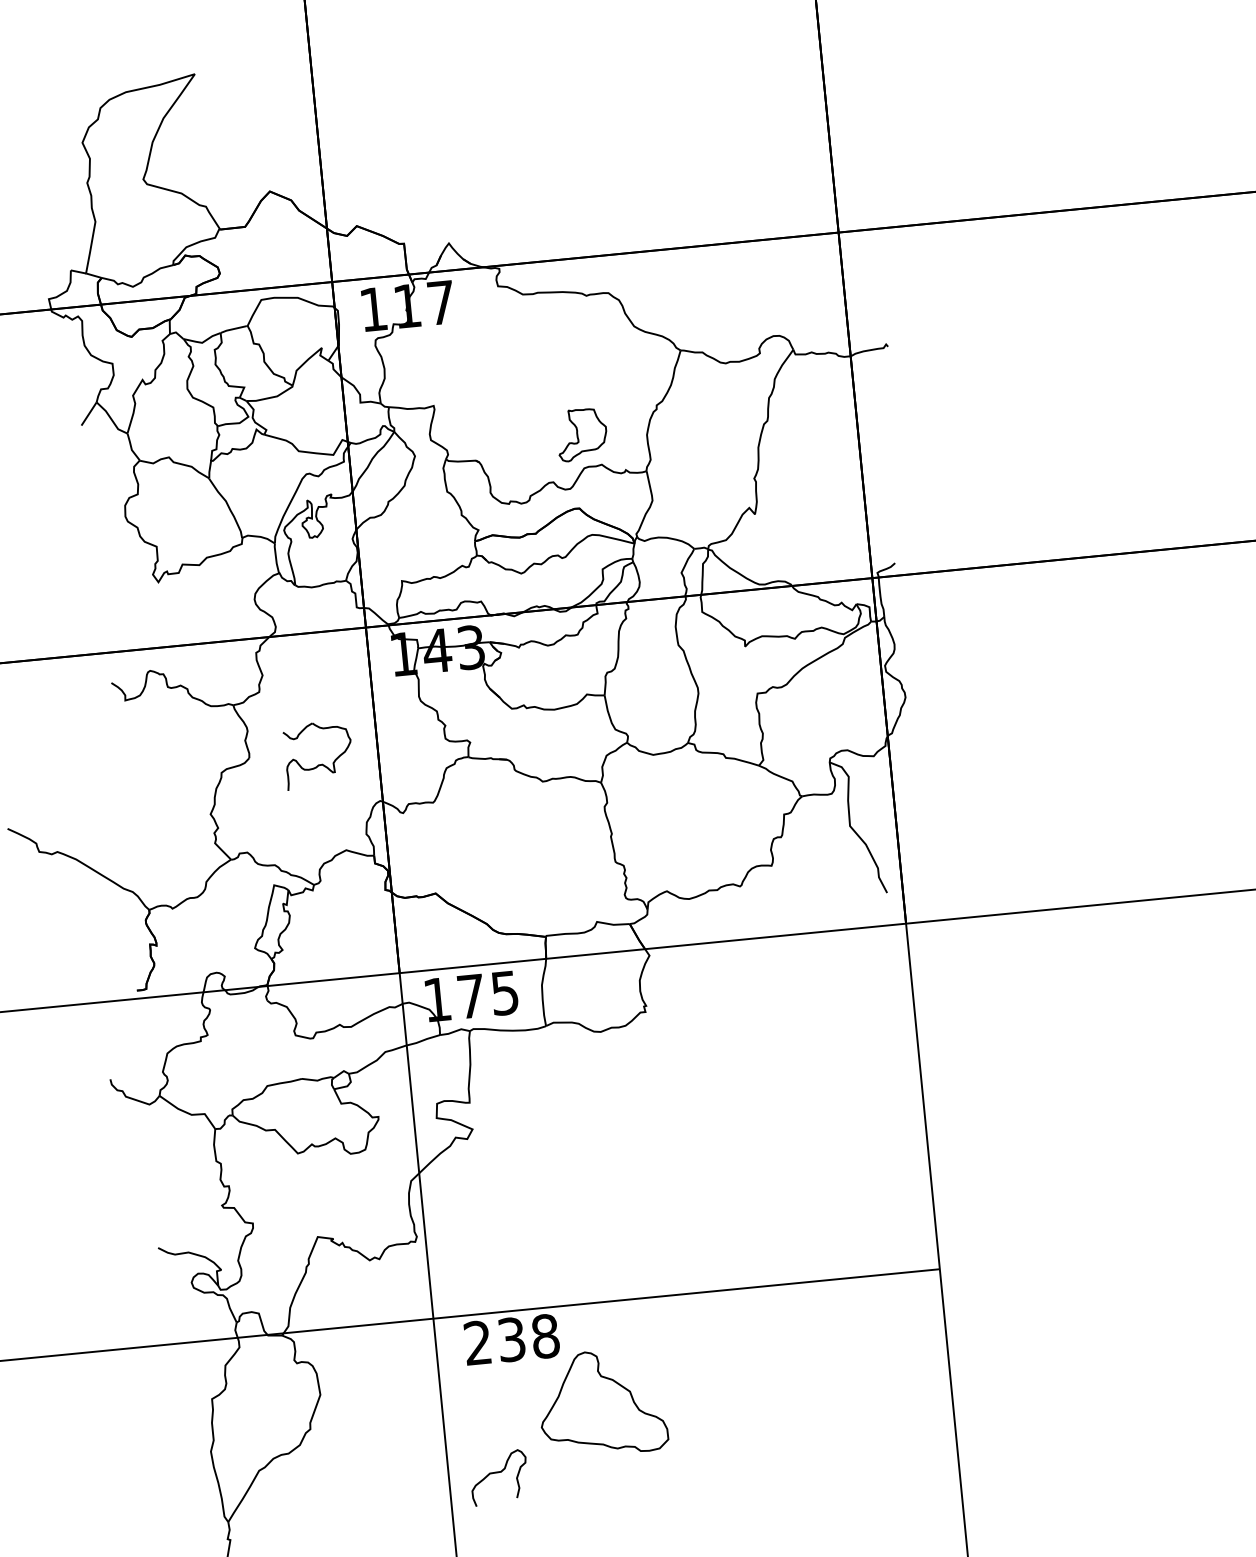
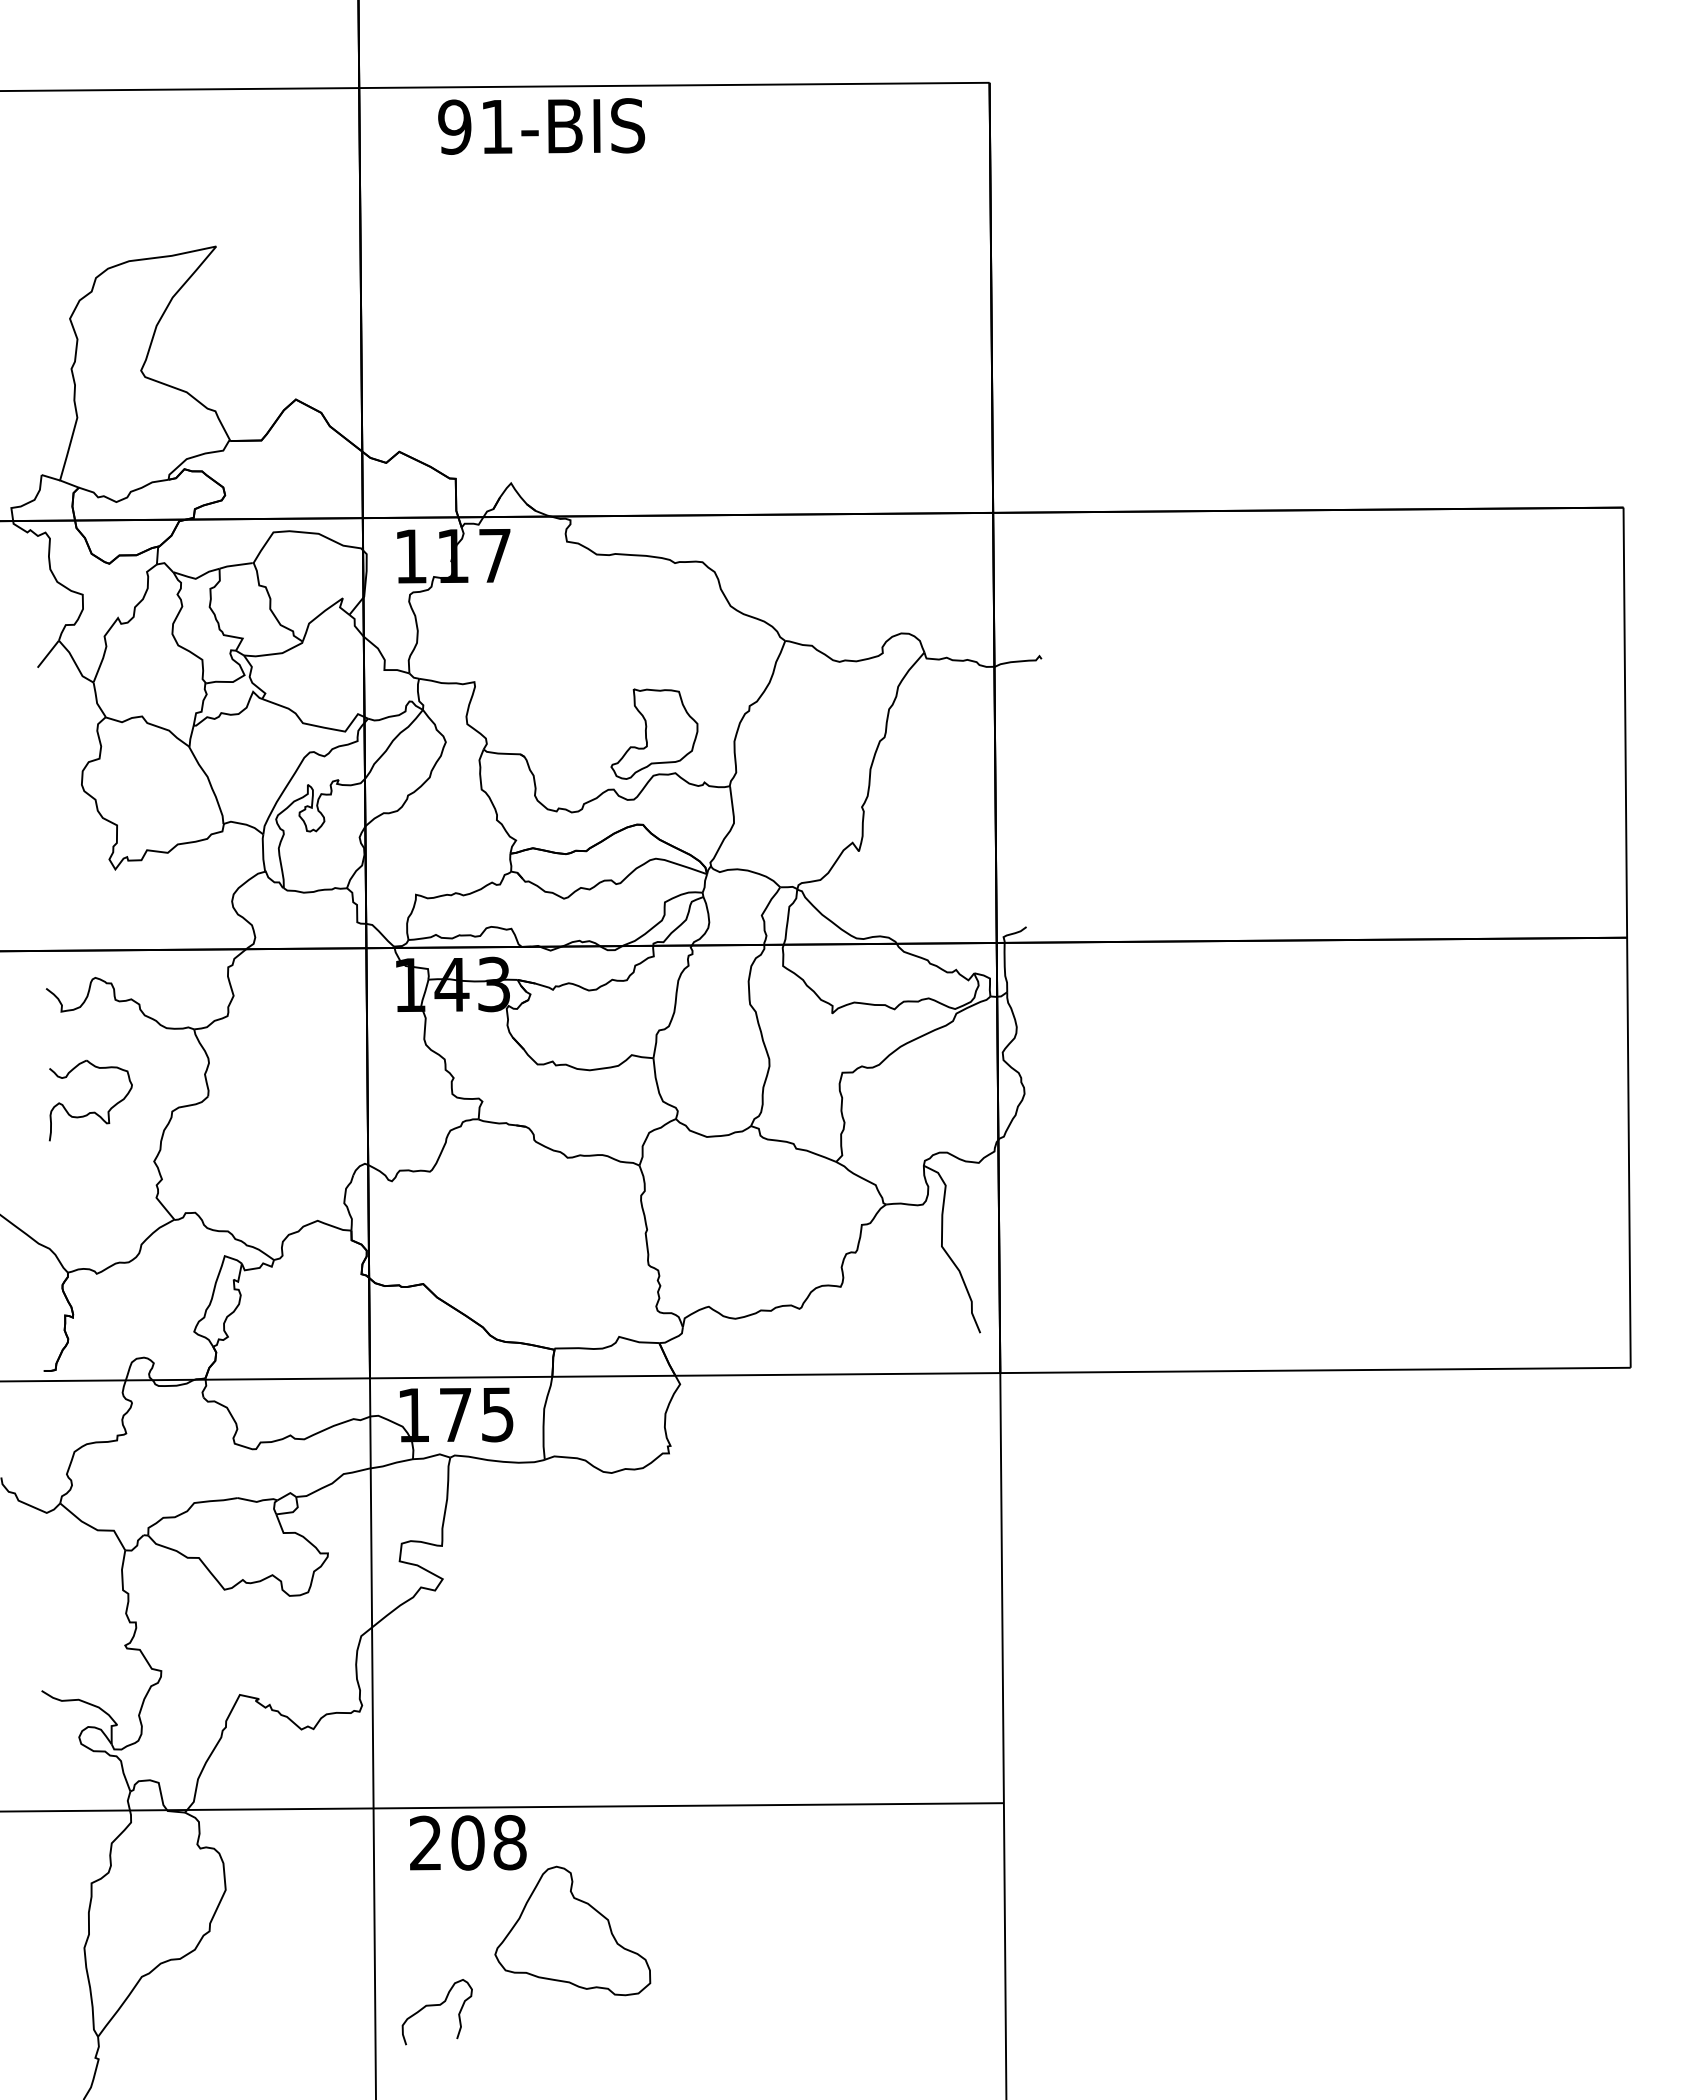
part: (582, 434) -> (654, 733), size x1.43
part: (320, 763) -> (92, 1111), moved
text: (511, 1339) -> (467, 1842), 238 -> 208

